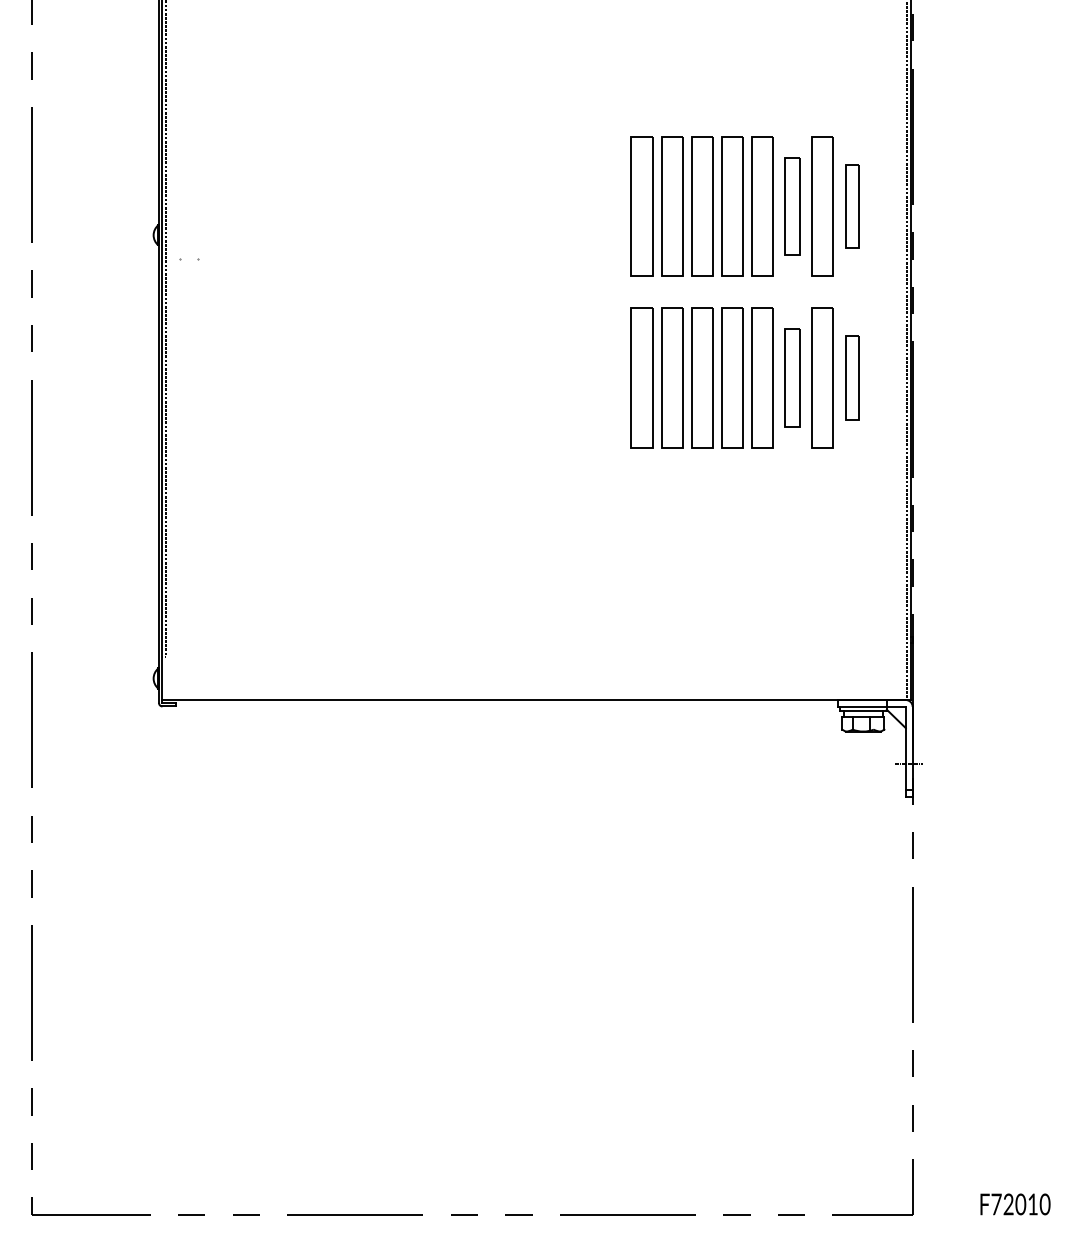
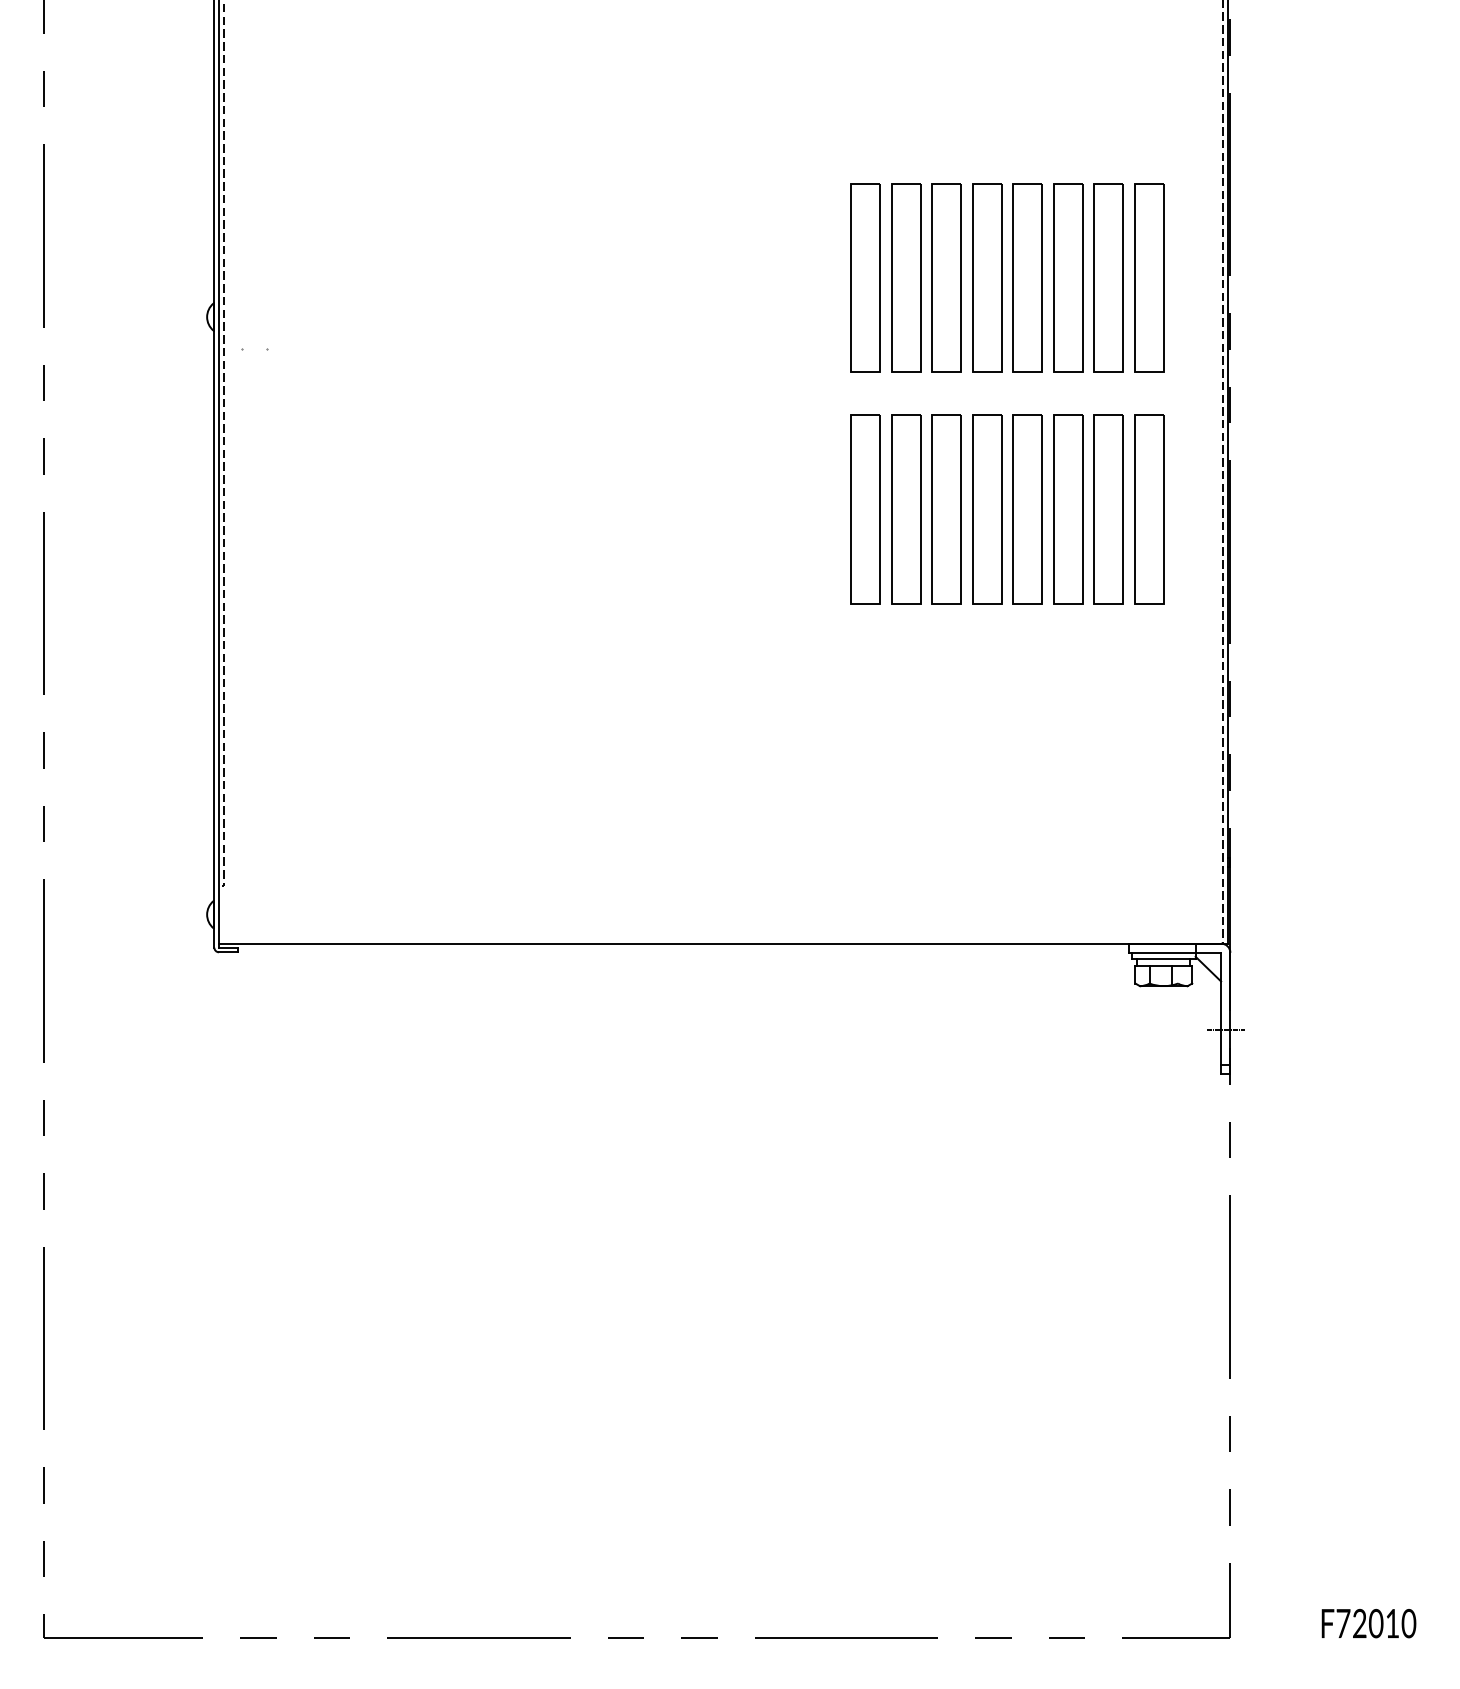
part: (792, 206) -> (1068, 278), size x1.43
part: (852, 206) -> (1149, 278), size x1.67
part: (792, 377) -> (1068, 508), size x1.43
part: (852, 377) -> (1149, 508), size x1.67

